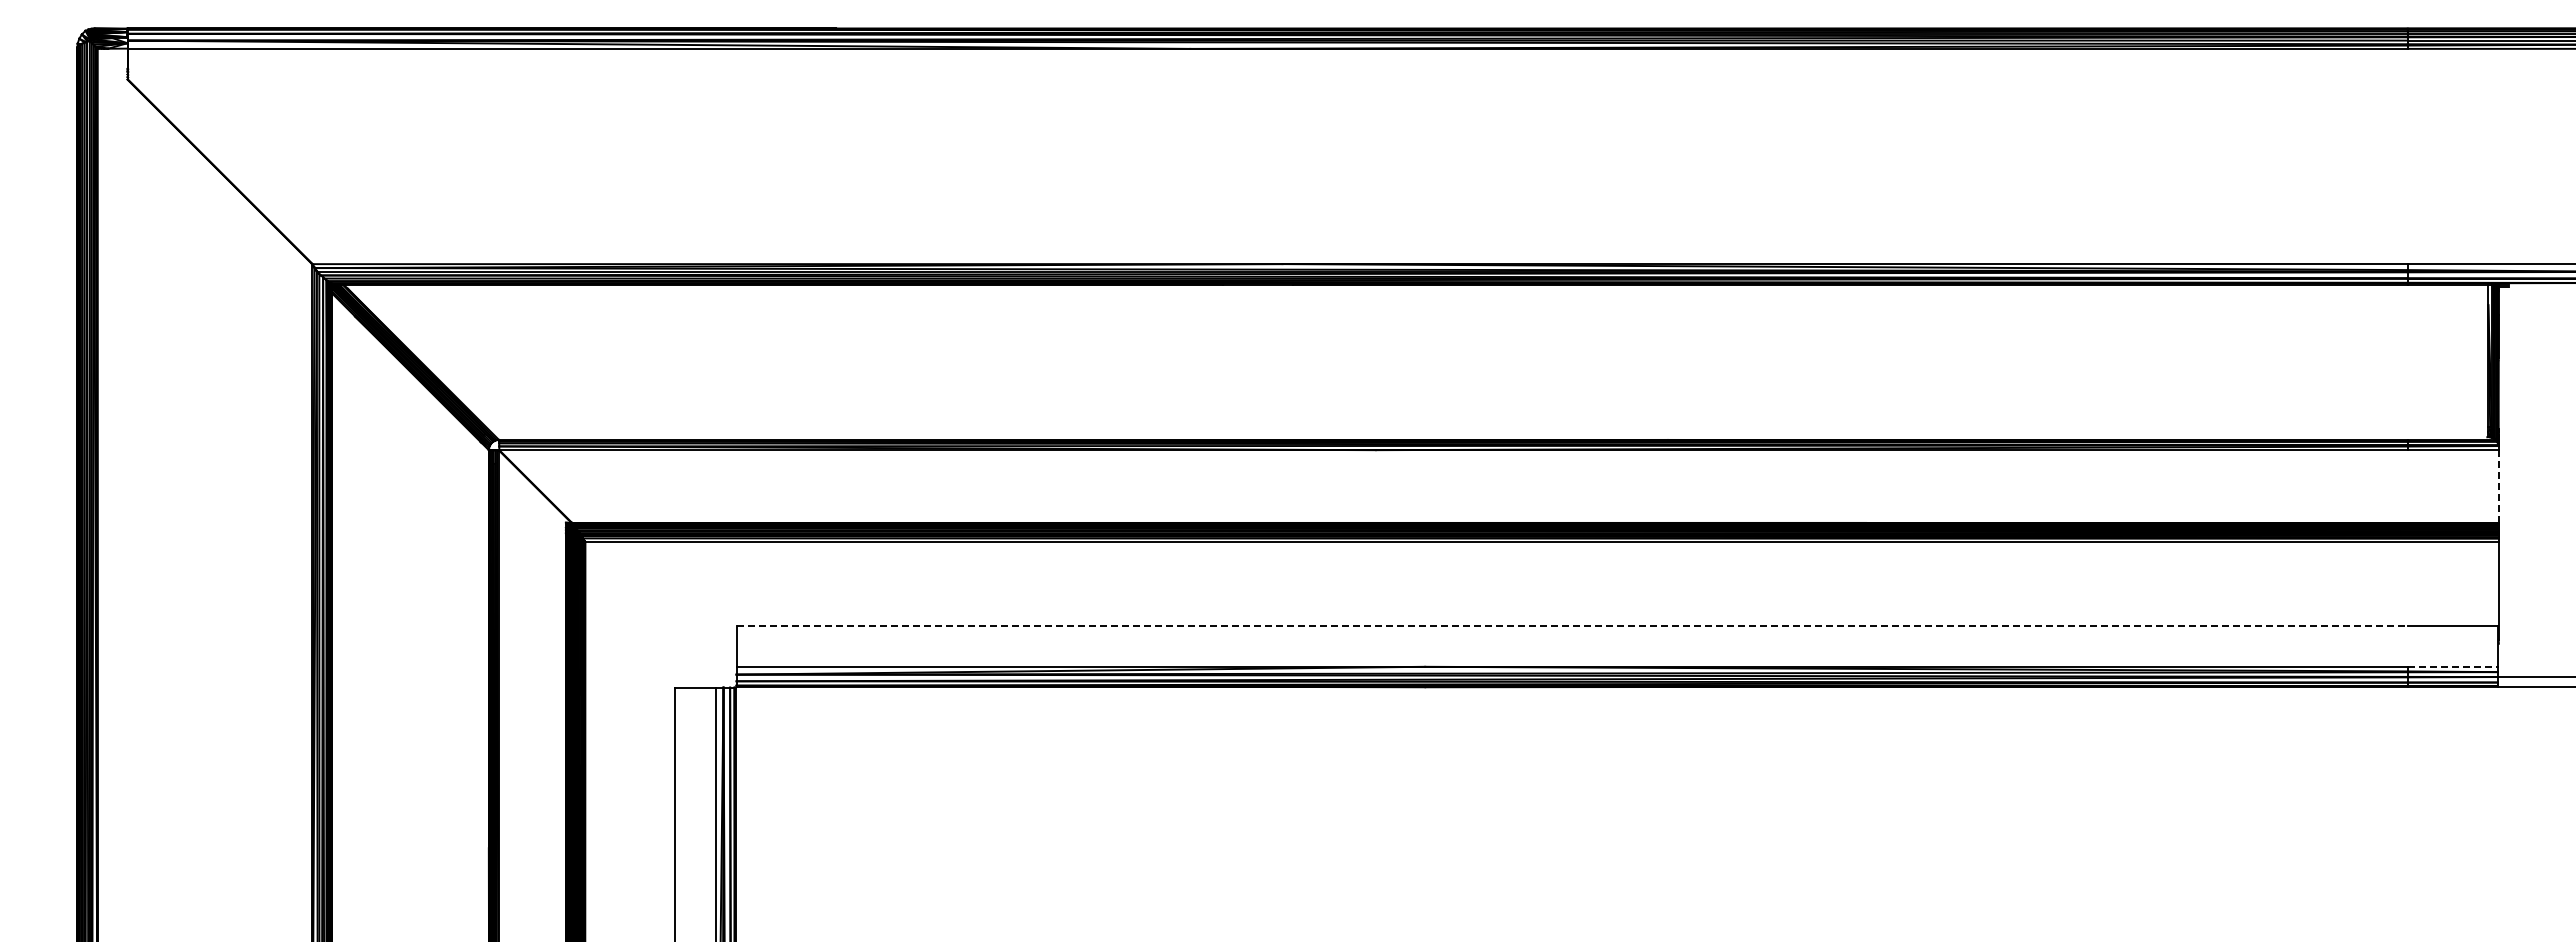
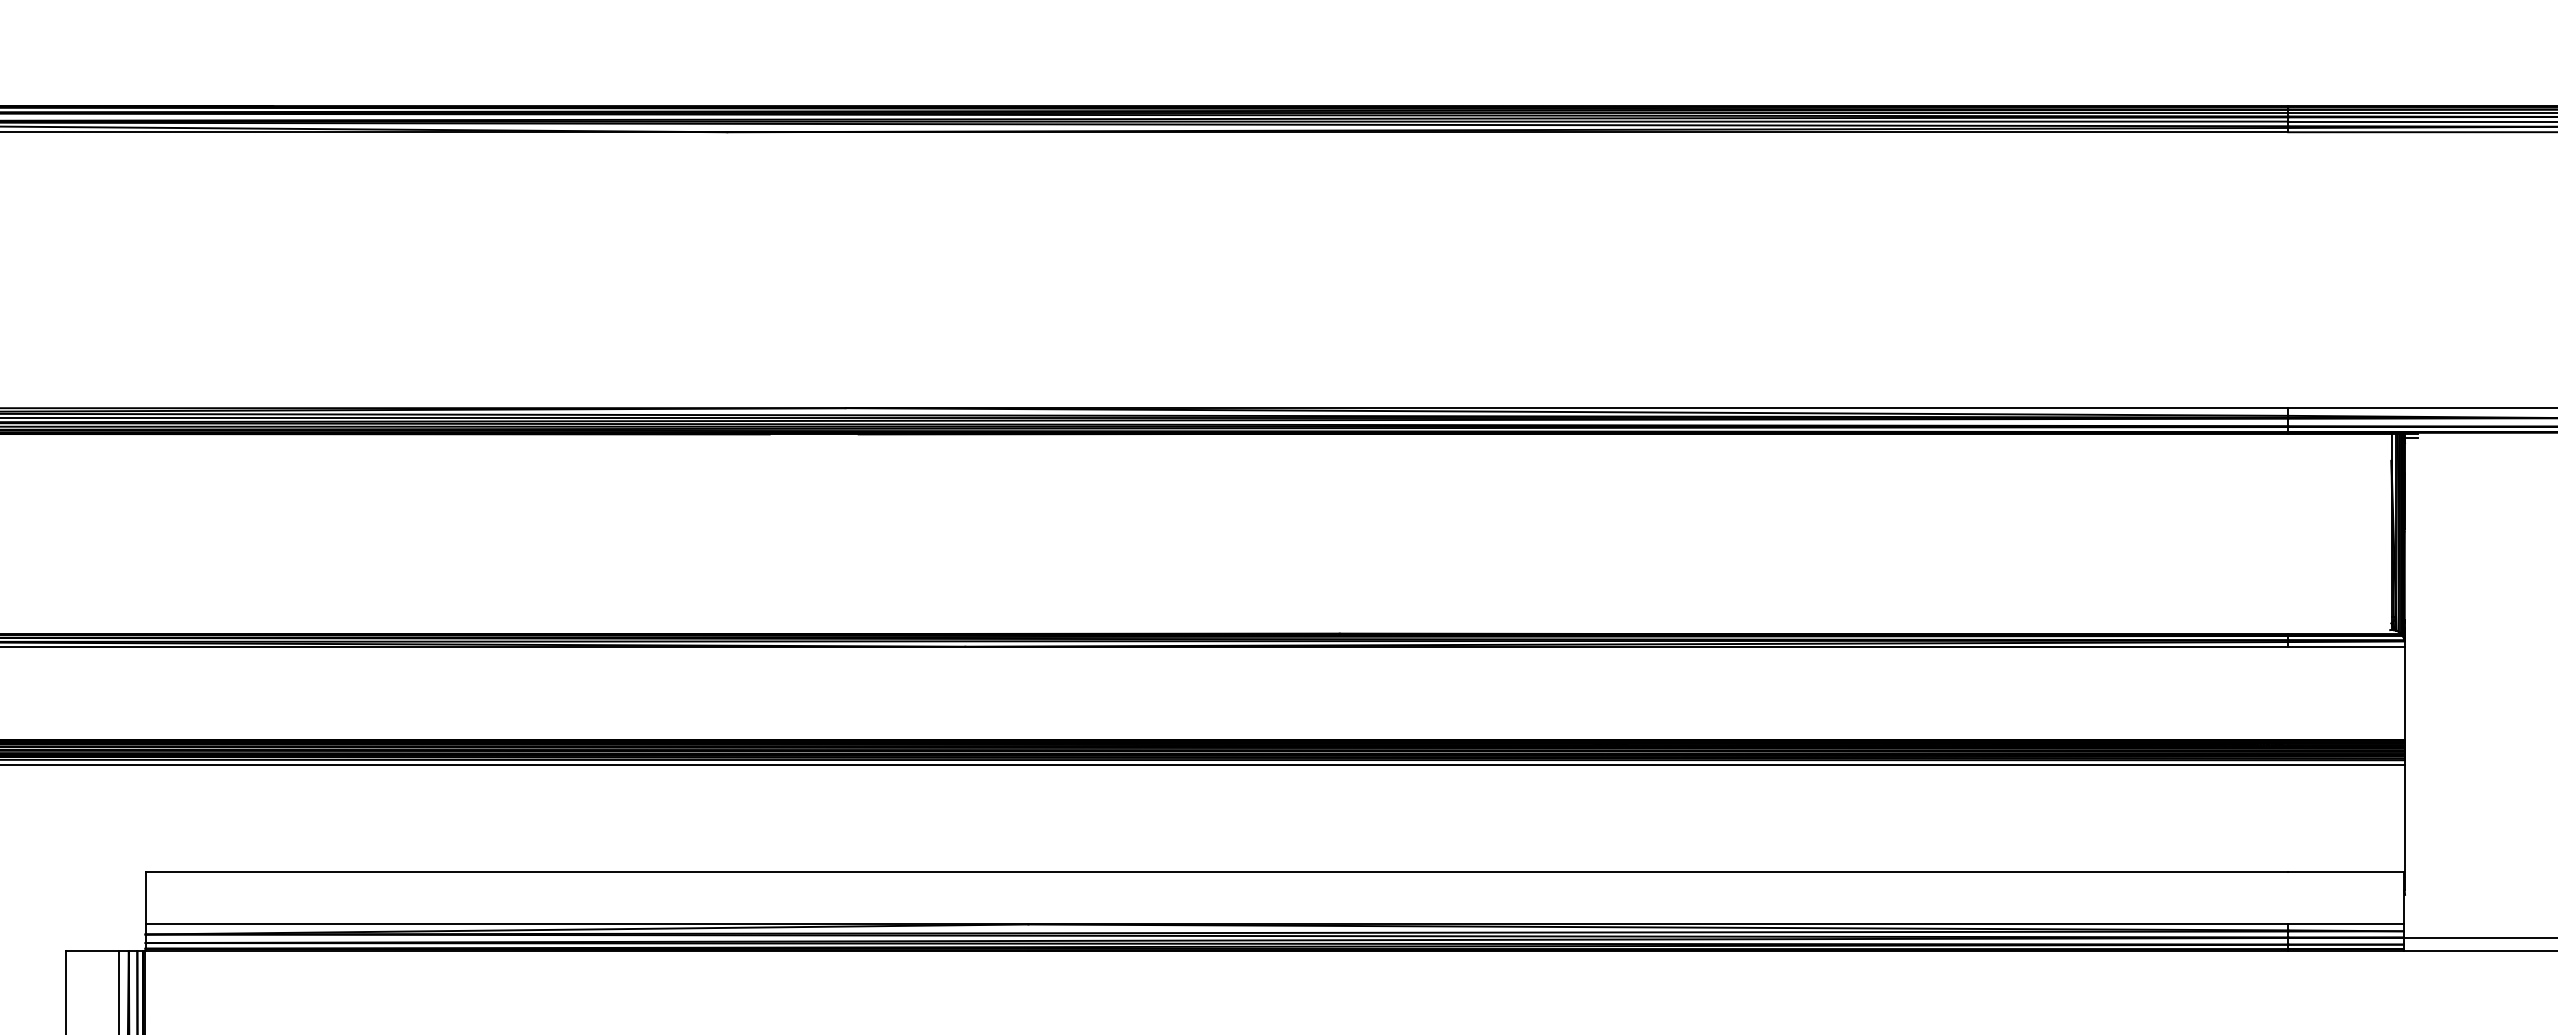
line: (2498, 486) -> (2404, 693), dashed -> solid
line: (1572, 625) -> (1217, 871), dashed -> solid
line: (2453, 666) -> (2346, 924), dashed -> solid

